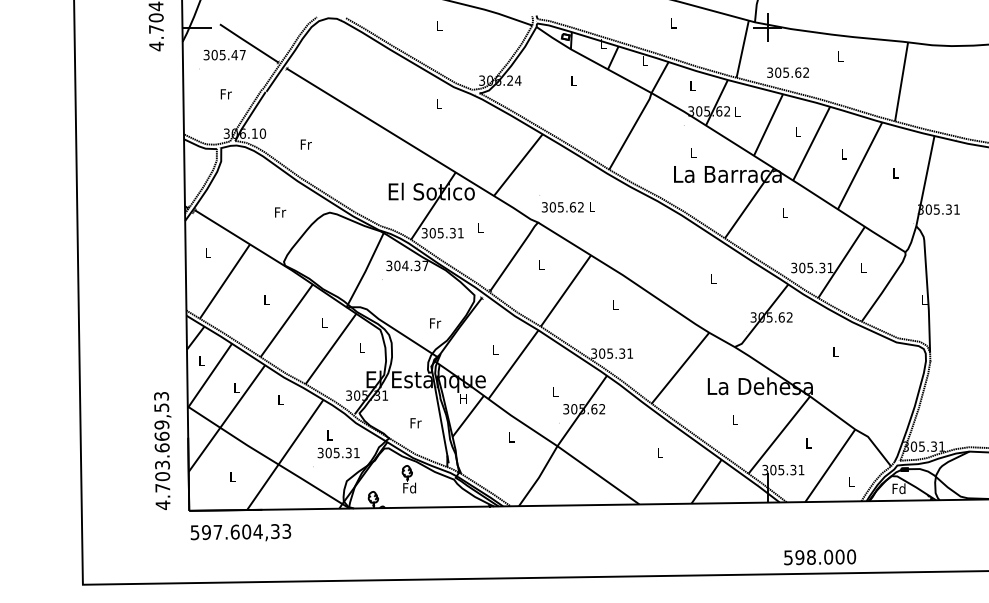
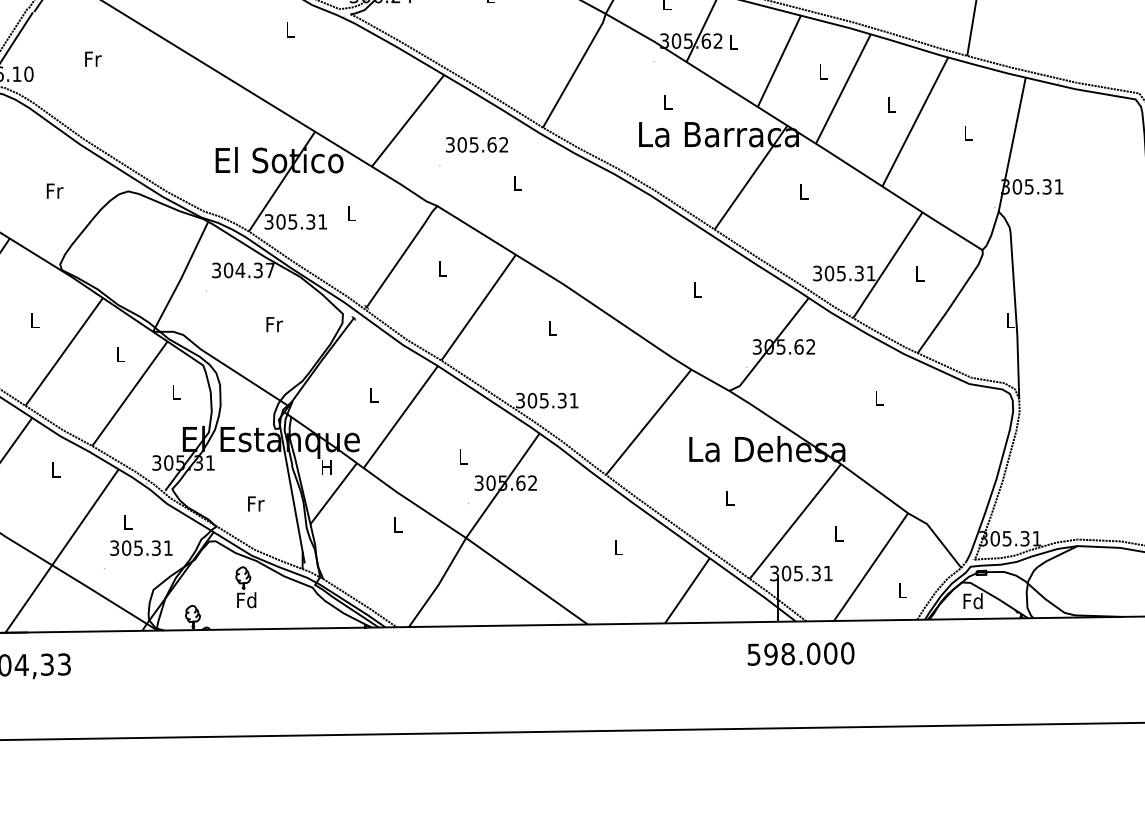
text: (305, 144) -> (92, 59), moved
text: (562, 207) -> (476, 145), moved
text: (435, 323) -> (274, 324), moved
text: (820, 557) -> (801, 654), moved

